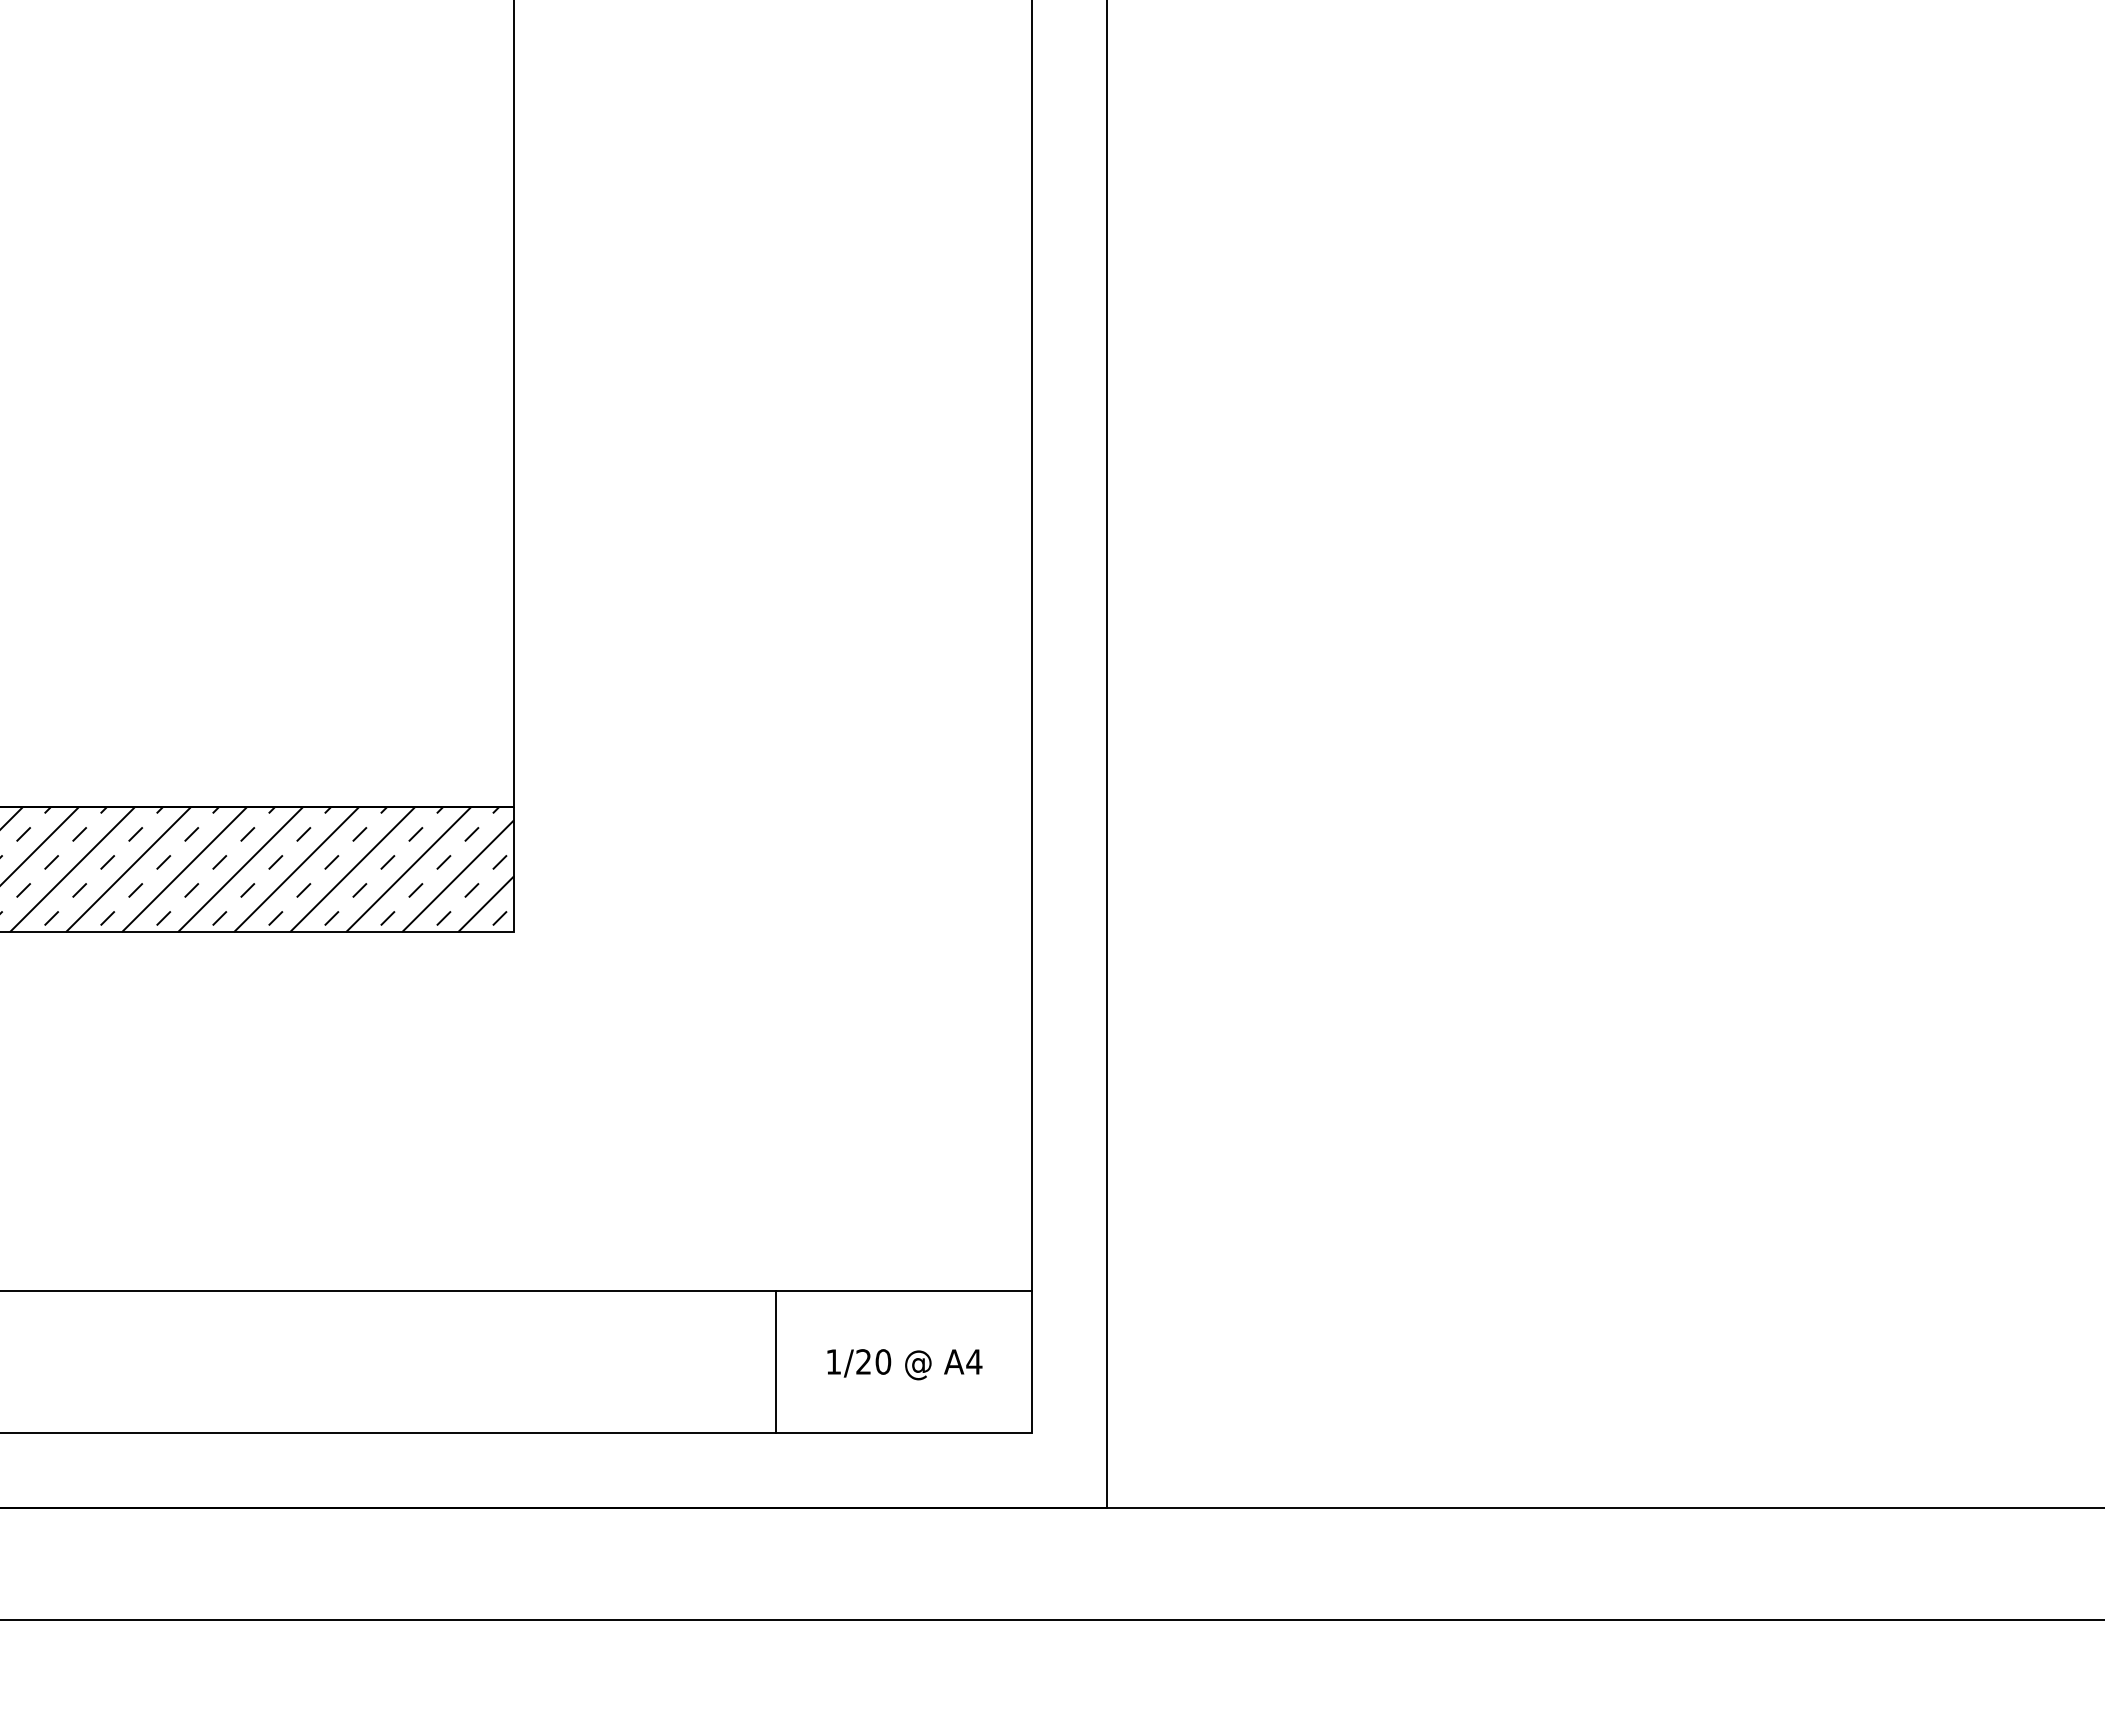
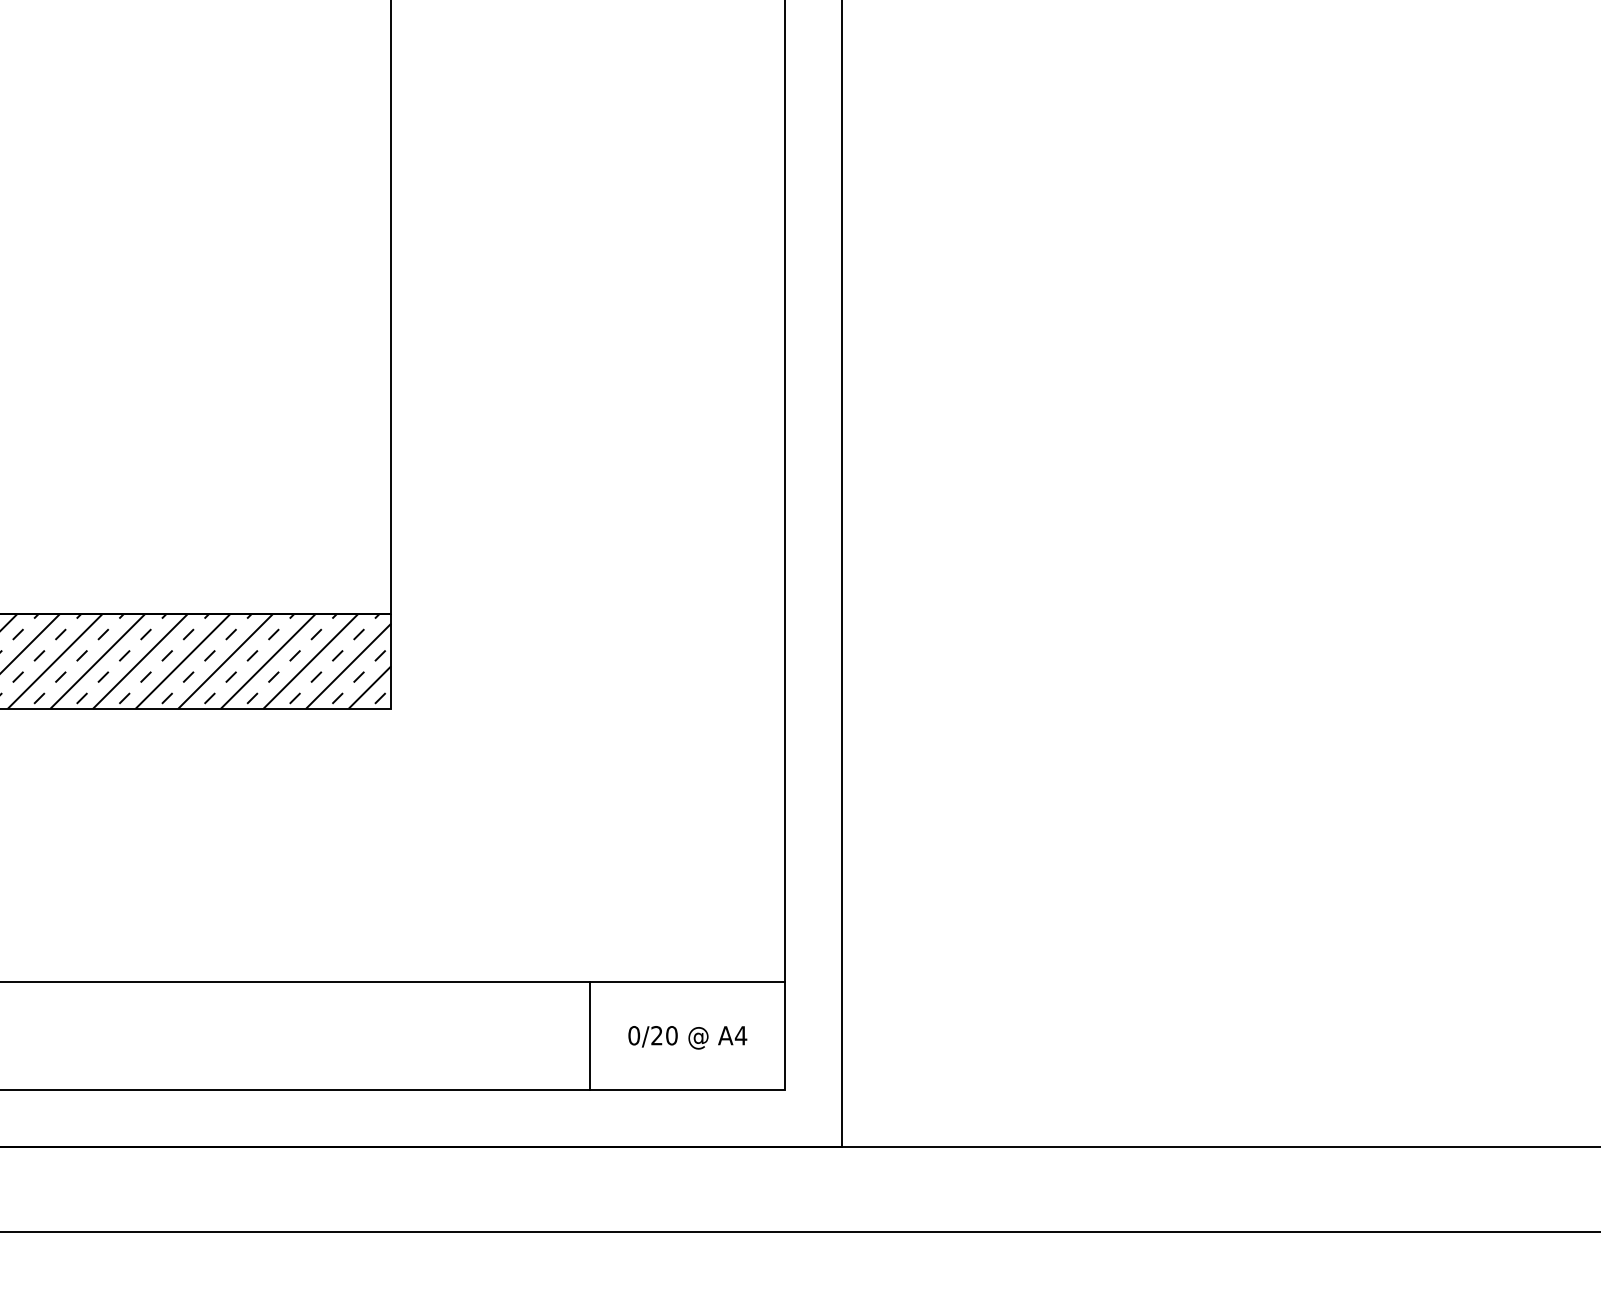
text: (833, 1361) -> (633, 1035), 1/20 -> 0/20

